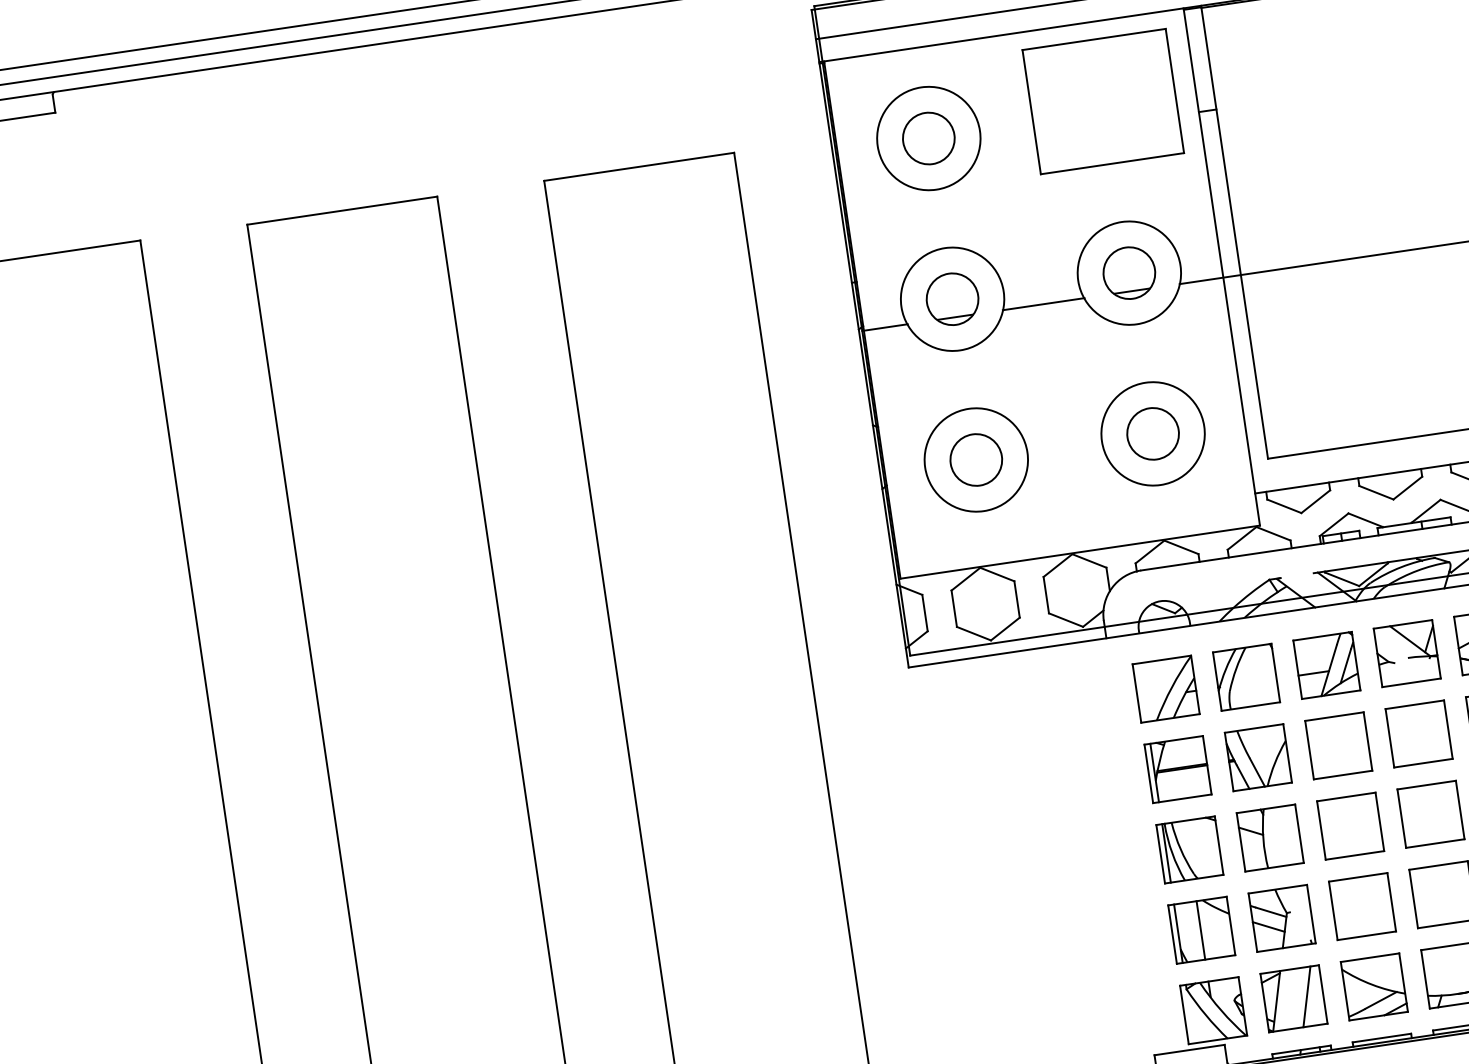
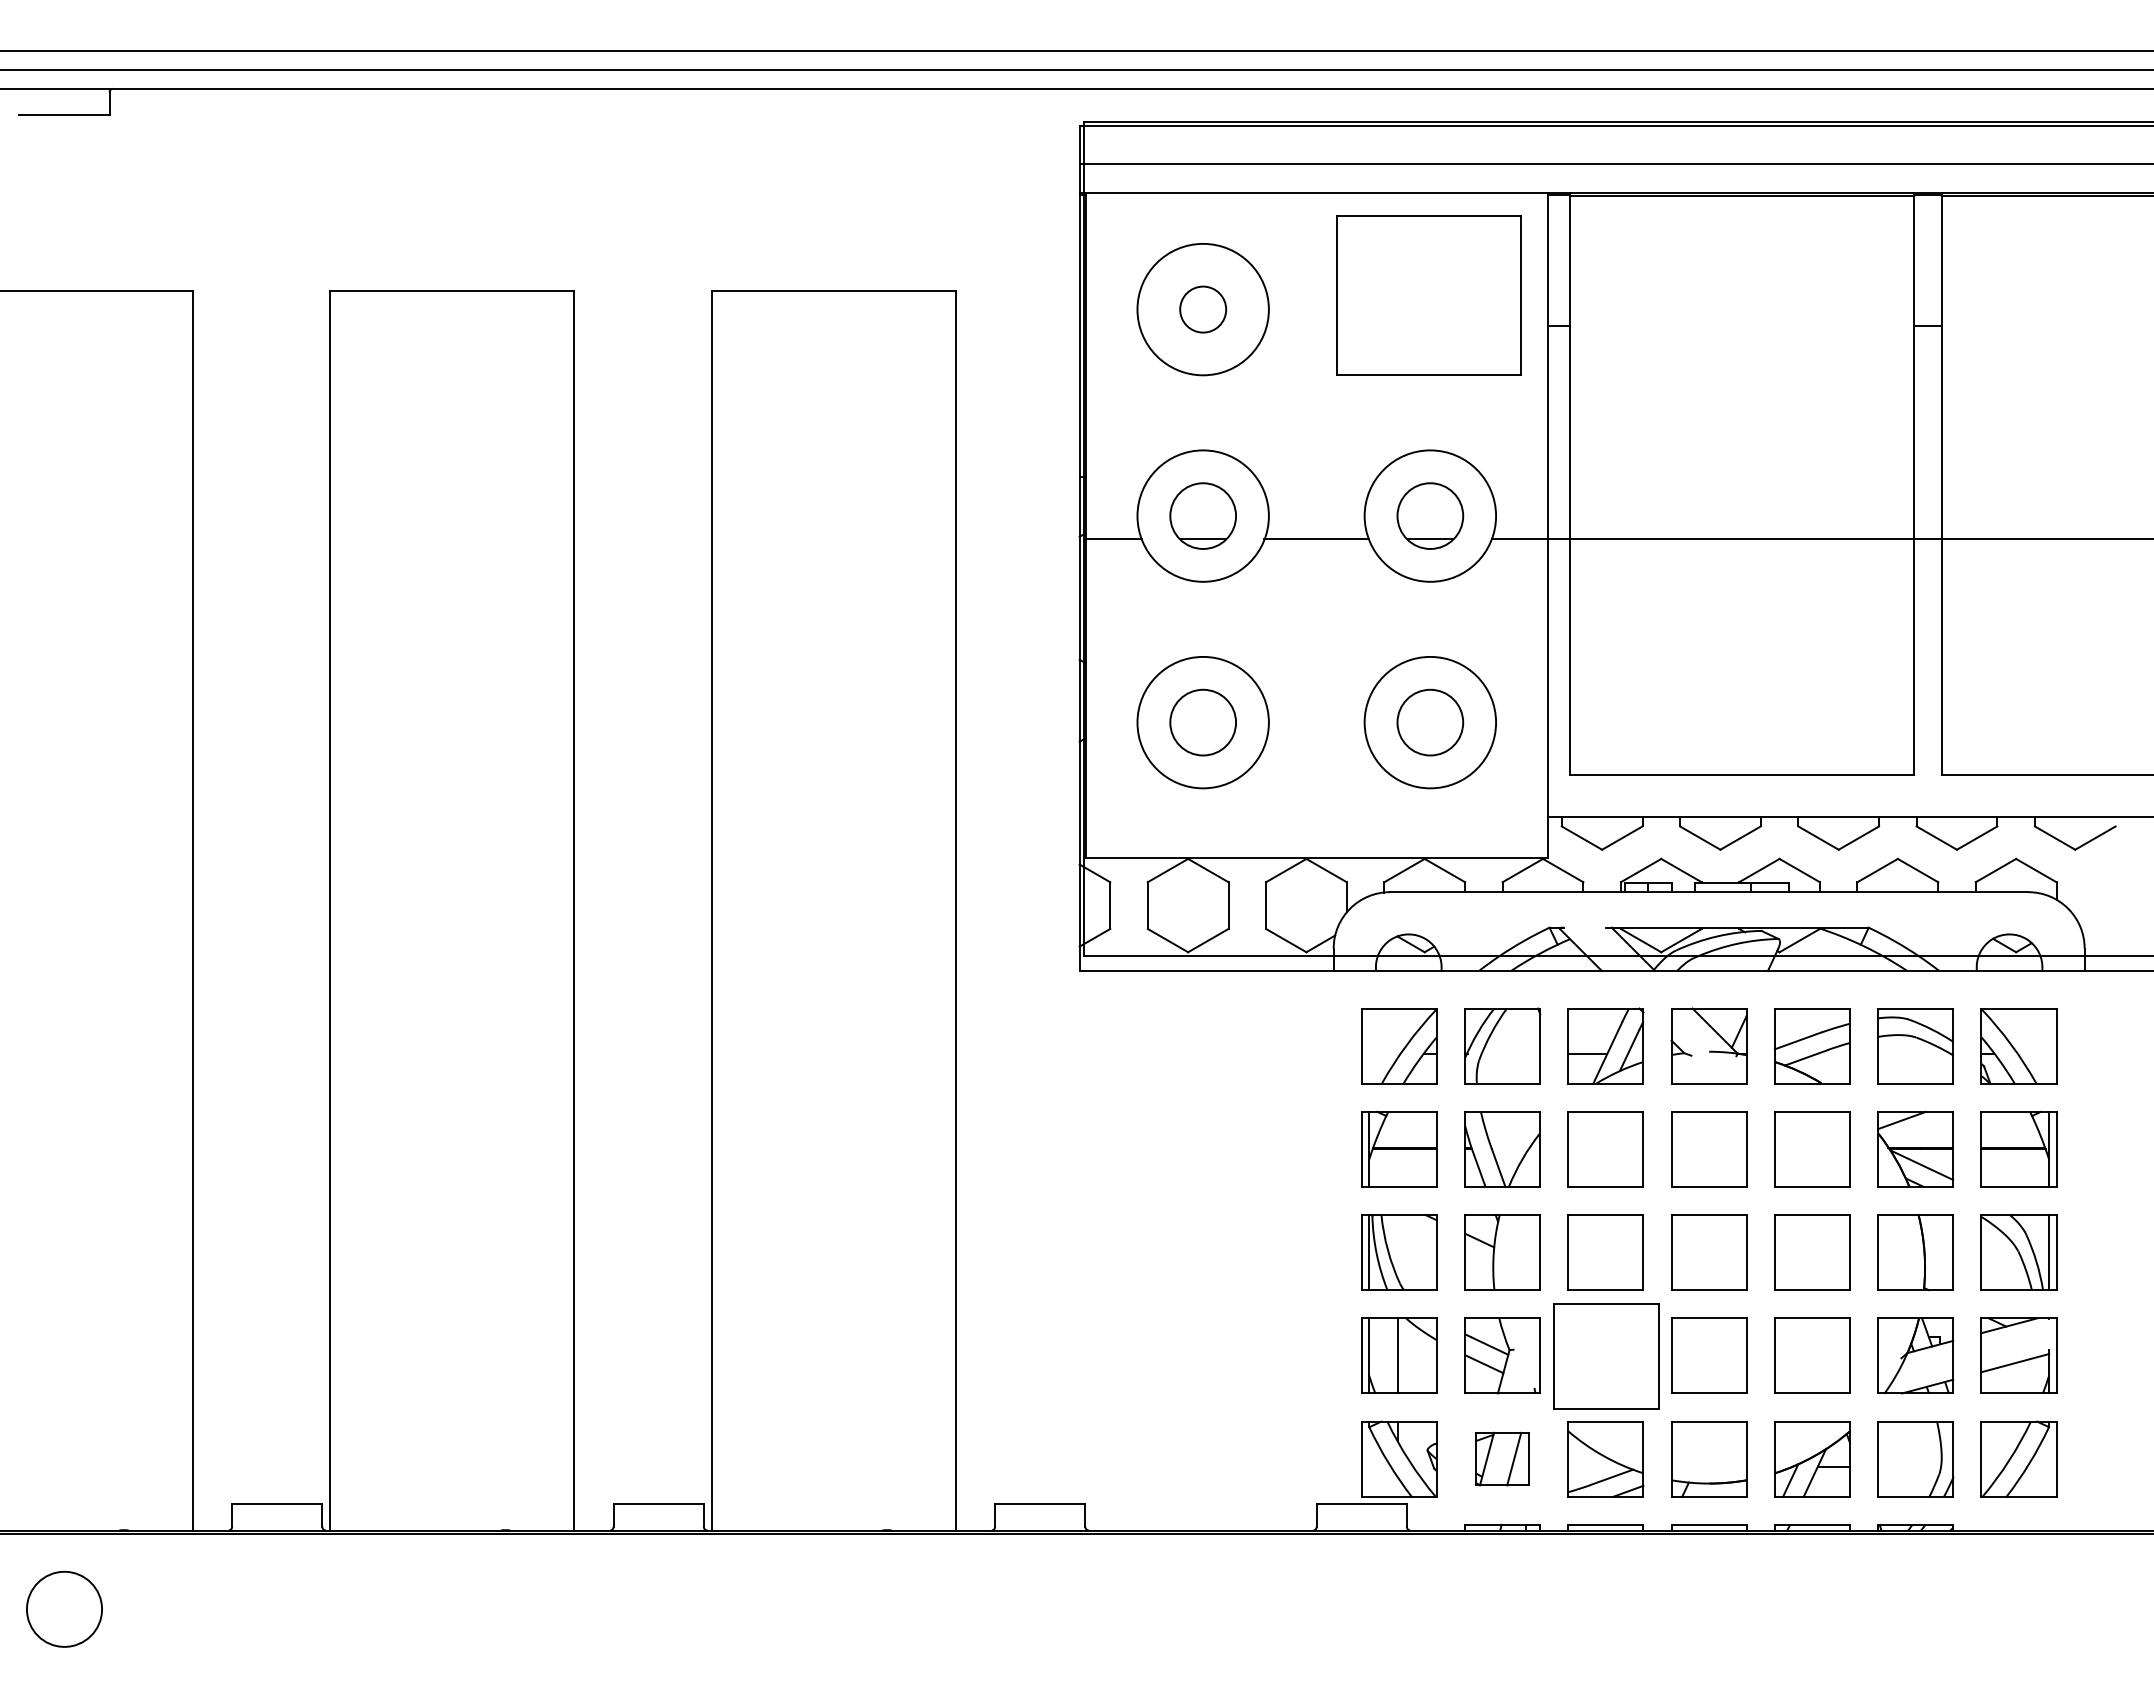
circle: (929, 138) -> (1203, 309), size x0.7
part: (1362, 906) -> (1605, 1355), size x1.4
part: (1293, 998) -> (1502, 1458), size x0.7

